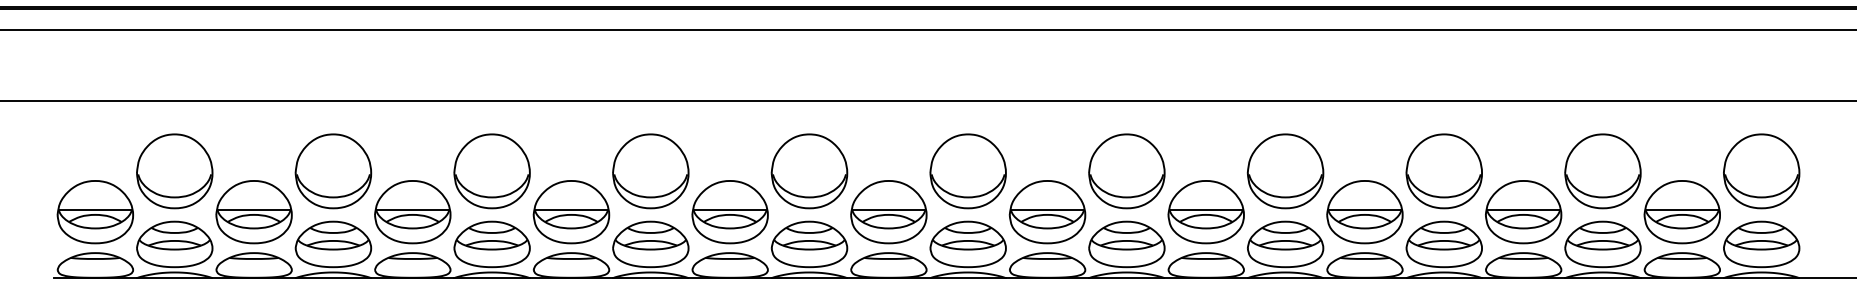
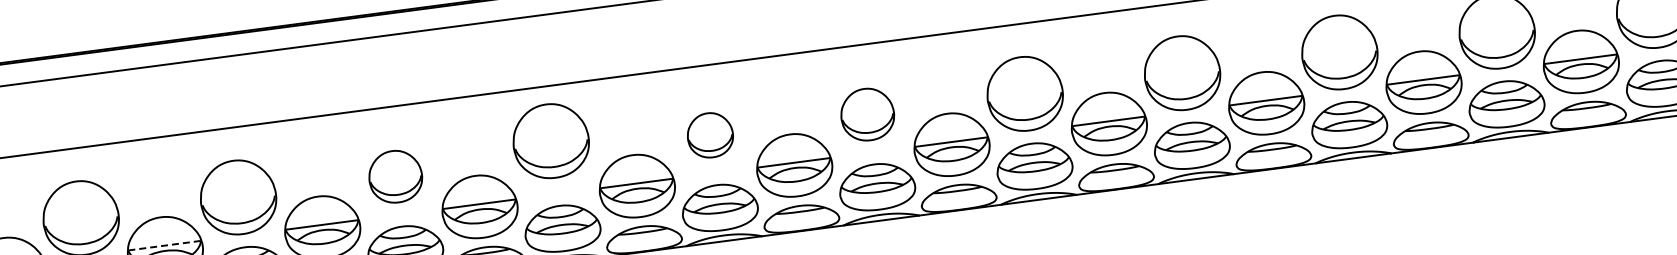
part: (491, 171) -> (395, 176), size x0.7
part: (650, 171) -> (550, 141), moved
part: (809, 171) -> (710, 135), size x0.6
part: (967, 171) -> (866, 114), size x0.7
line: (254, 209) -> (165, 245), solid -> dashed

